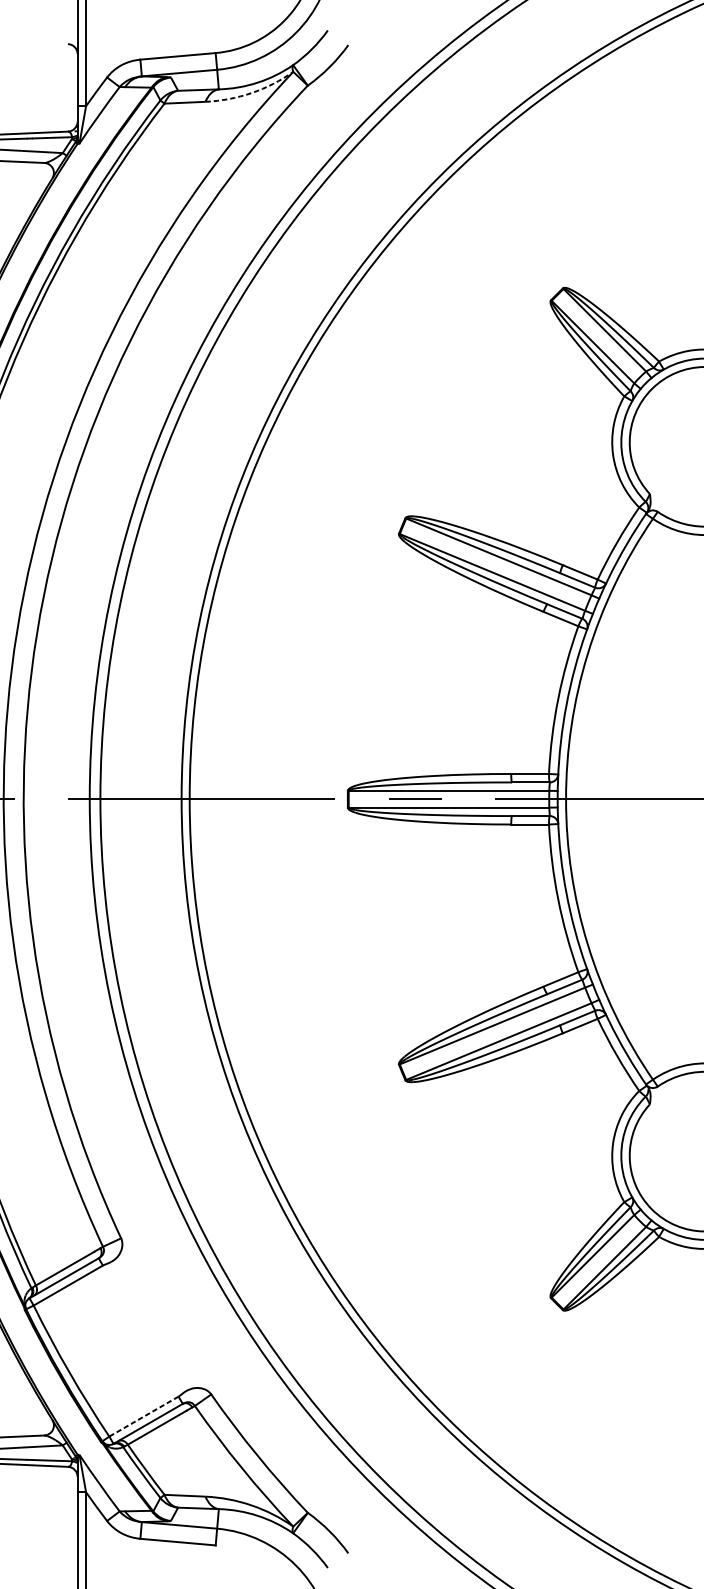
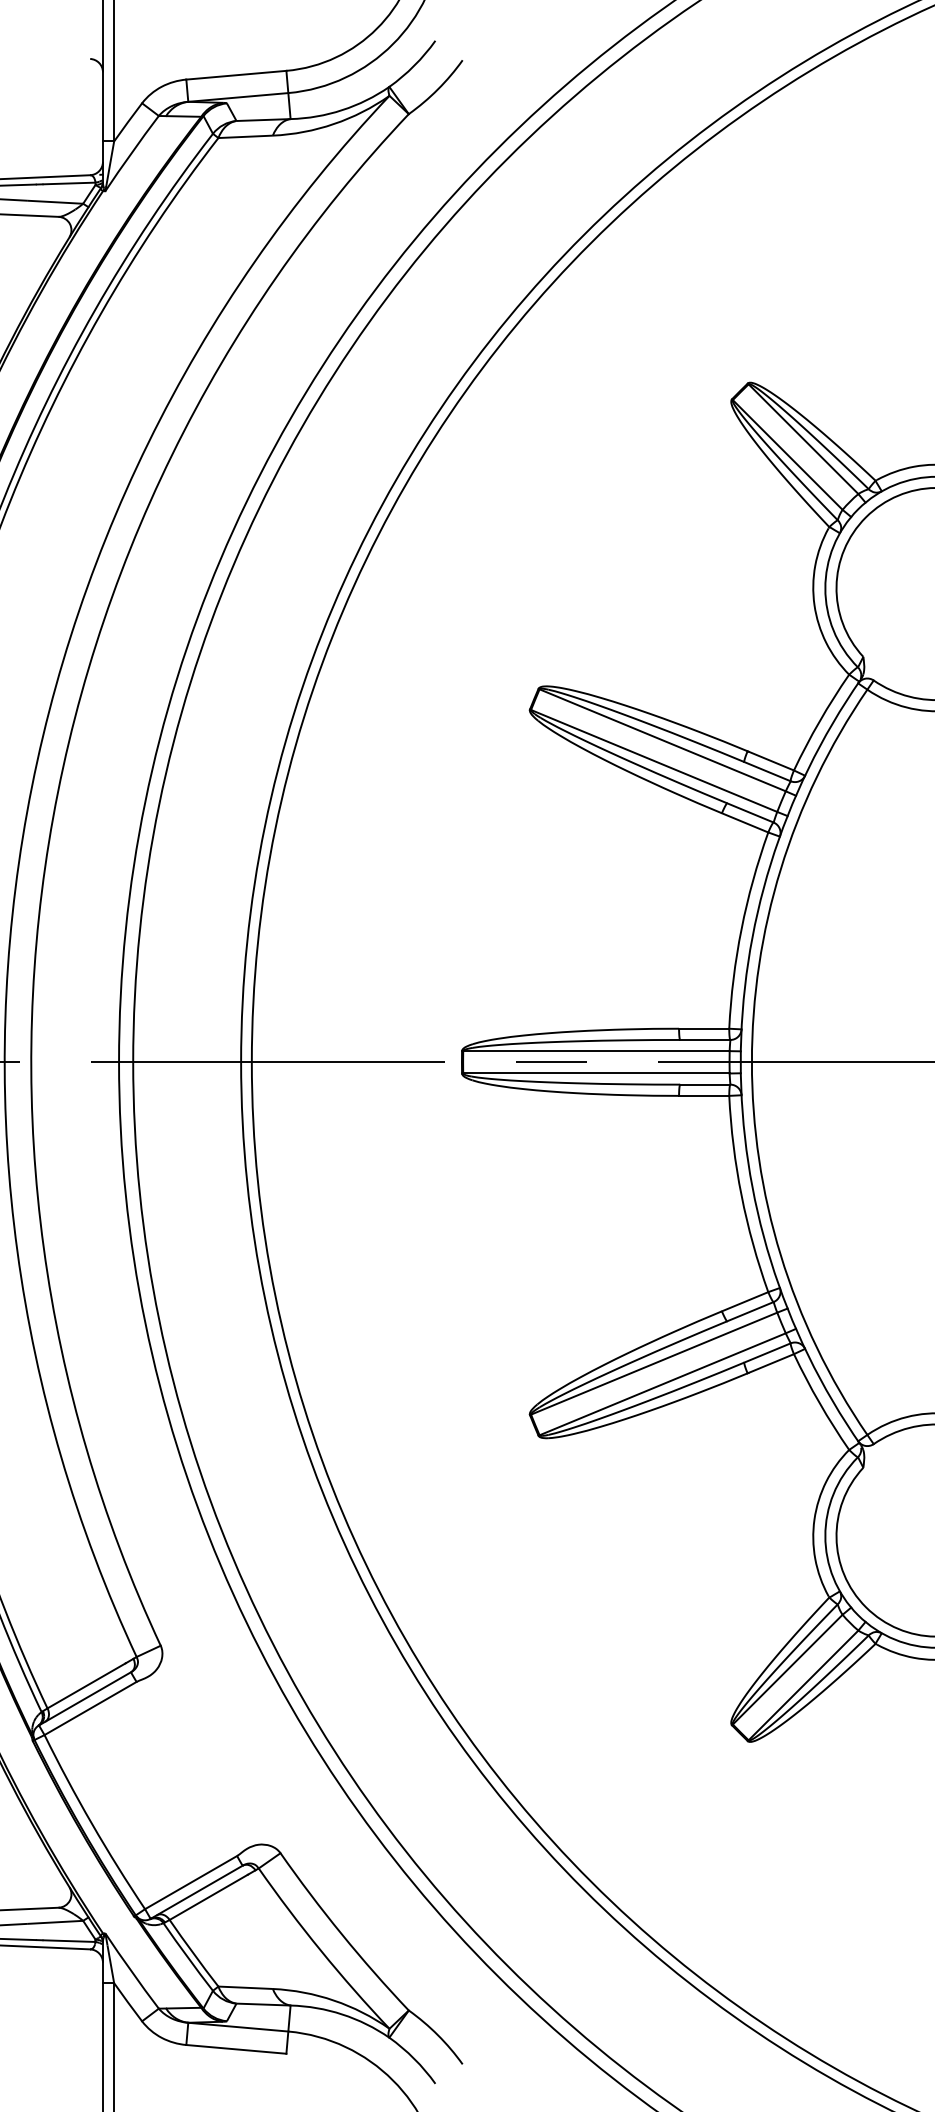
arc: (251, 93) -> (334, 124), dashed -> solid
line: (143, 1416) -> (190, 1882), dashed -> solid

